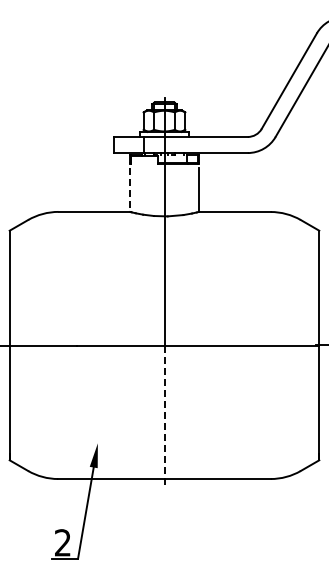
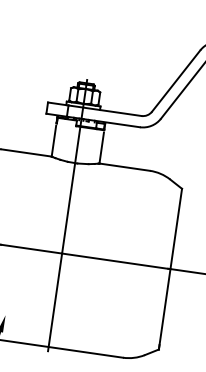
line: (130, 190) -> (53, 141), dashed -> solid
line: (164, 415) -> (55, 302), dashed -> solid

